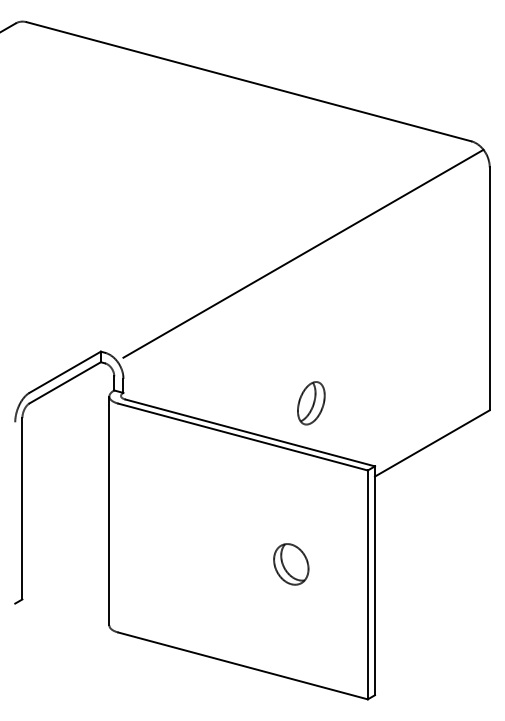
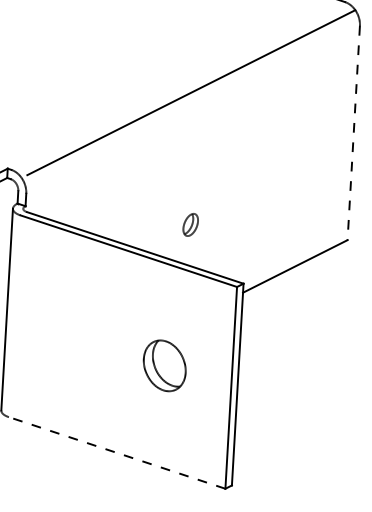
line: (489, 289) -> (353, 133), solid -> dashed
part: (311, 403) -> (190, 225), size x0.6
part: (291, 564) -> (164, 365), size x1.4
line: (242, 665) -> (116, 452), solid -> dashed

